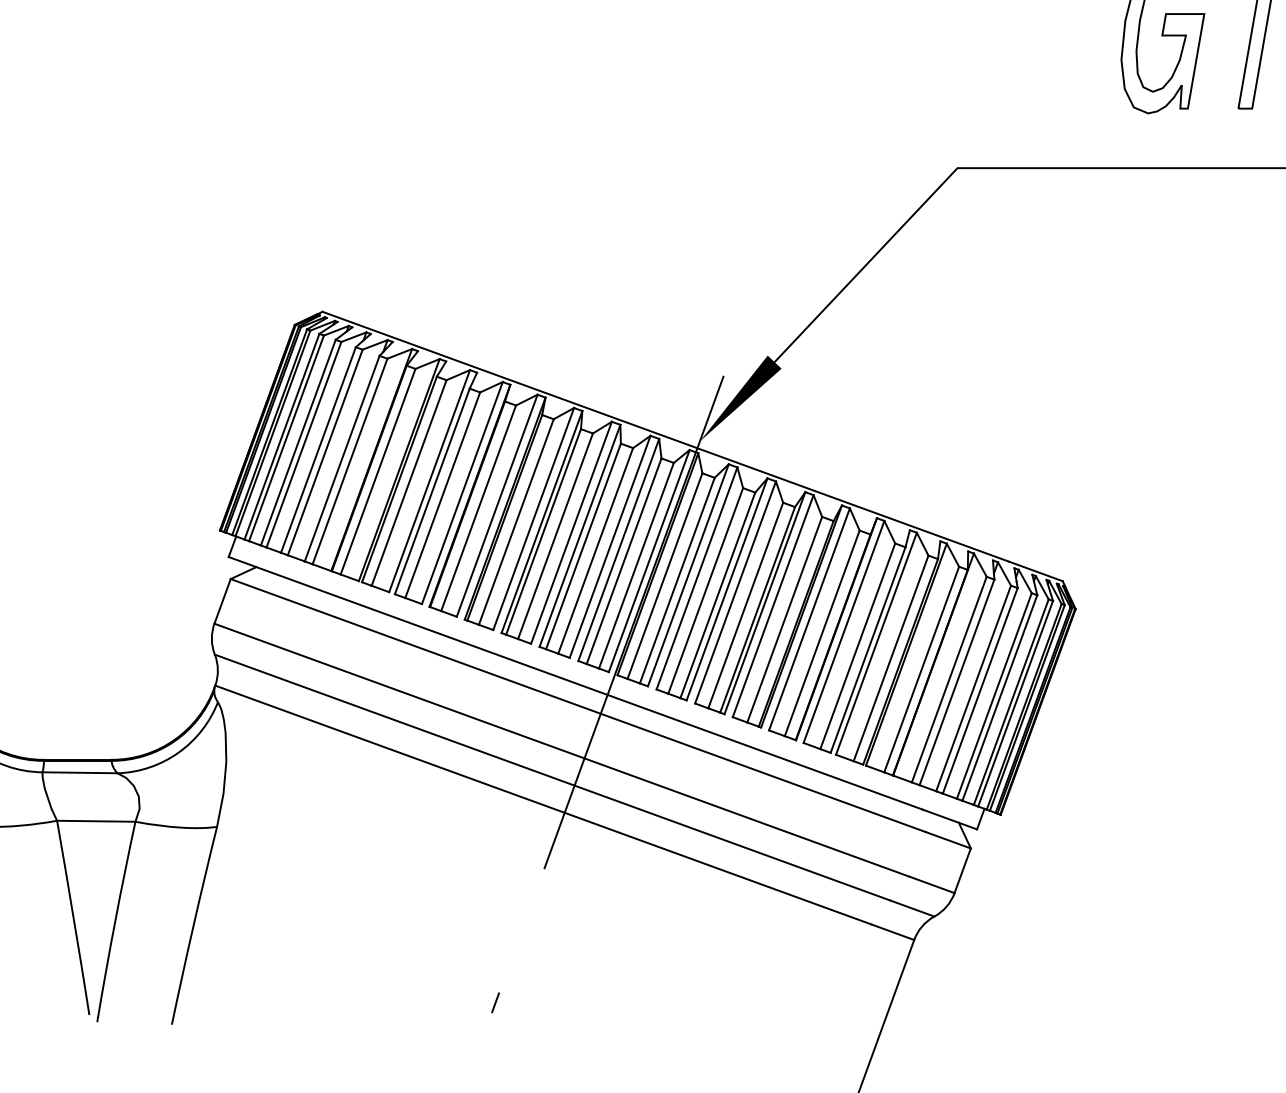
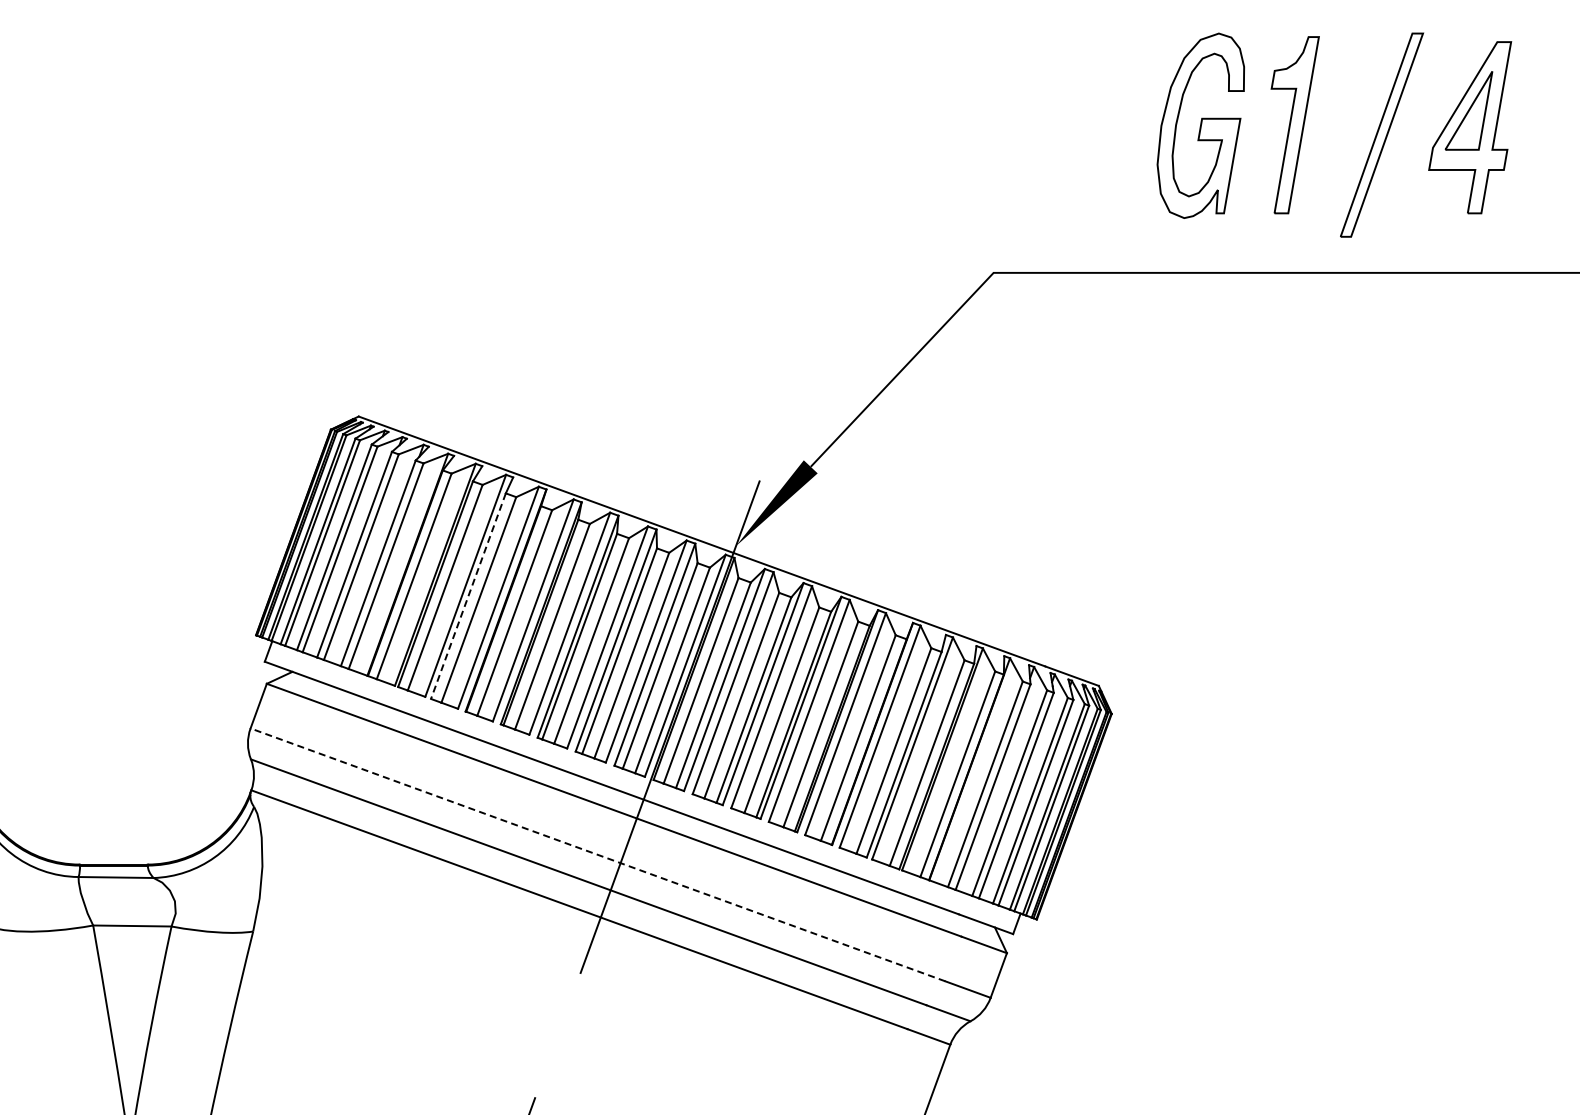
line: (432, 491) -> (468, 596), solid -> dashed
line: (561, 749) -> (597, 854), solid -> dashed

